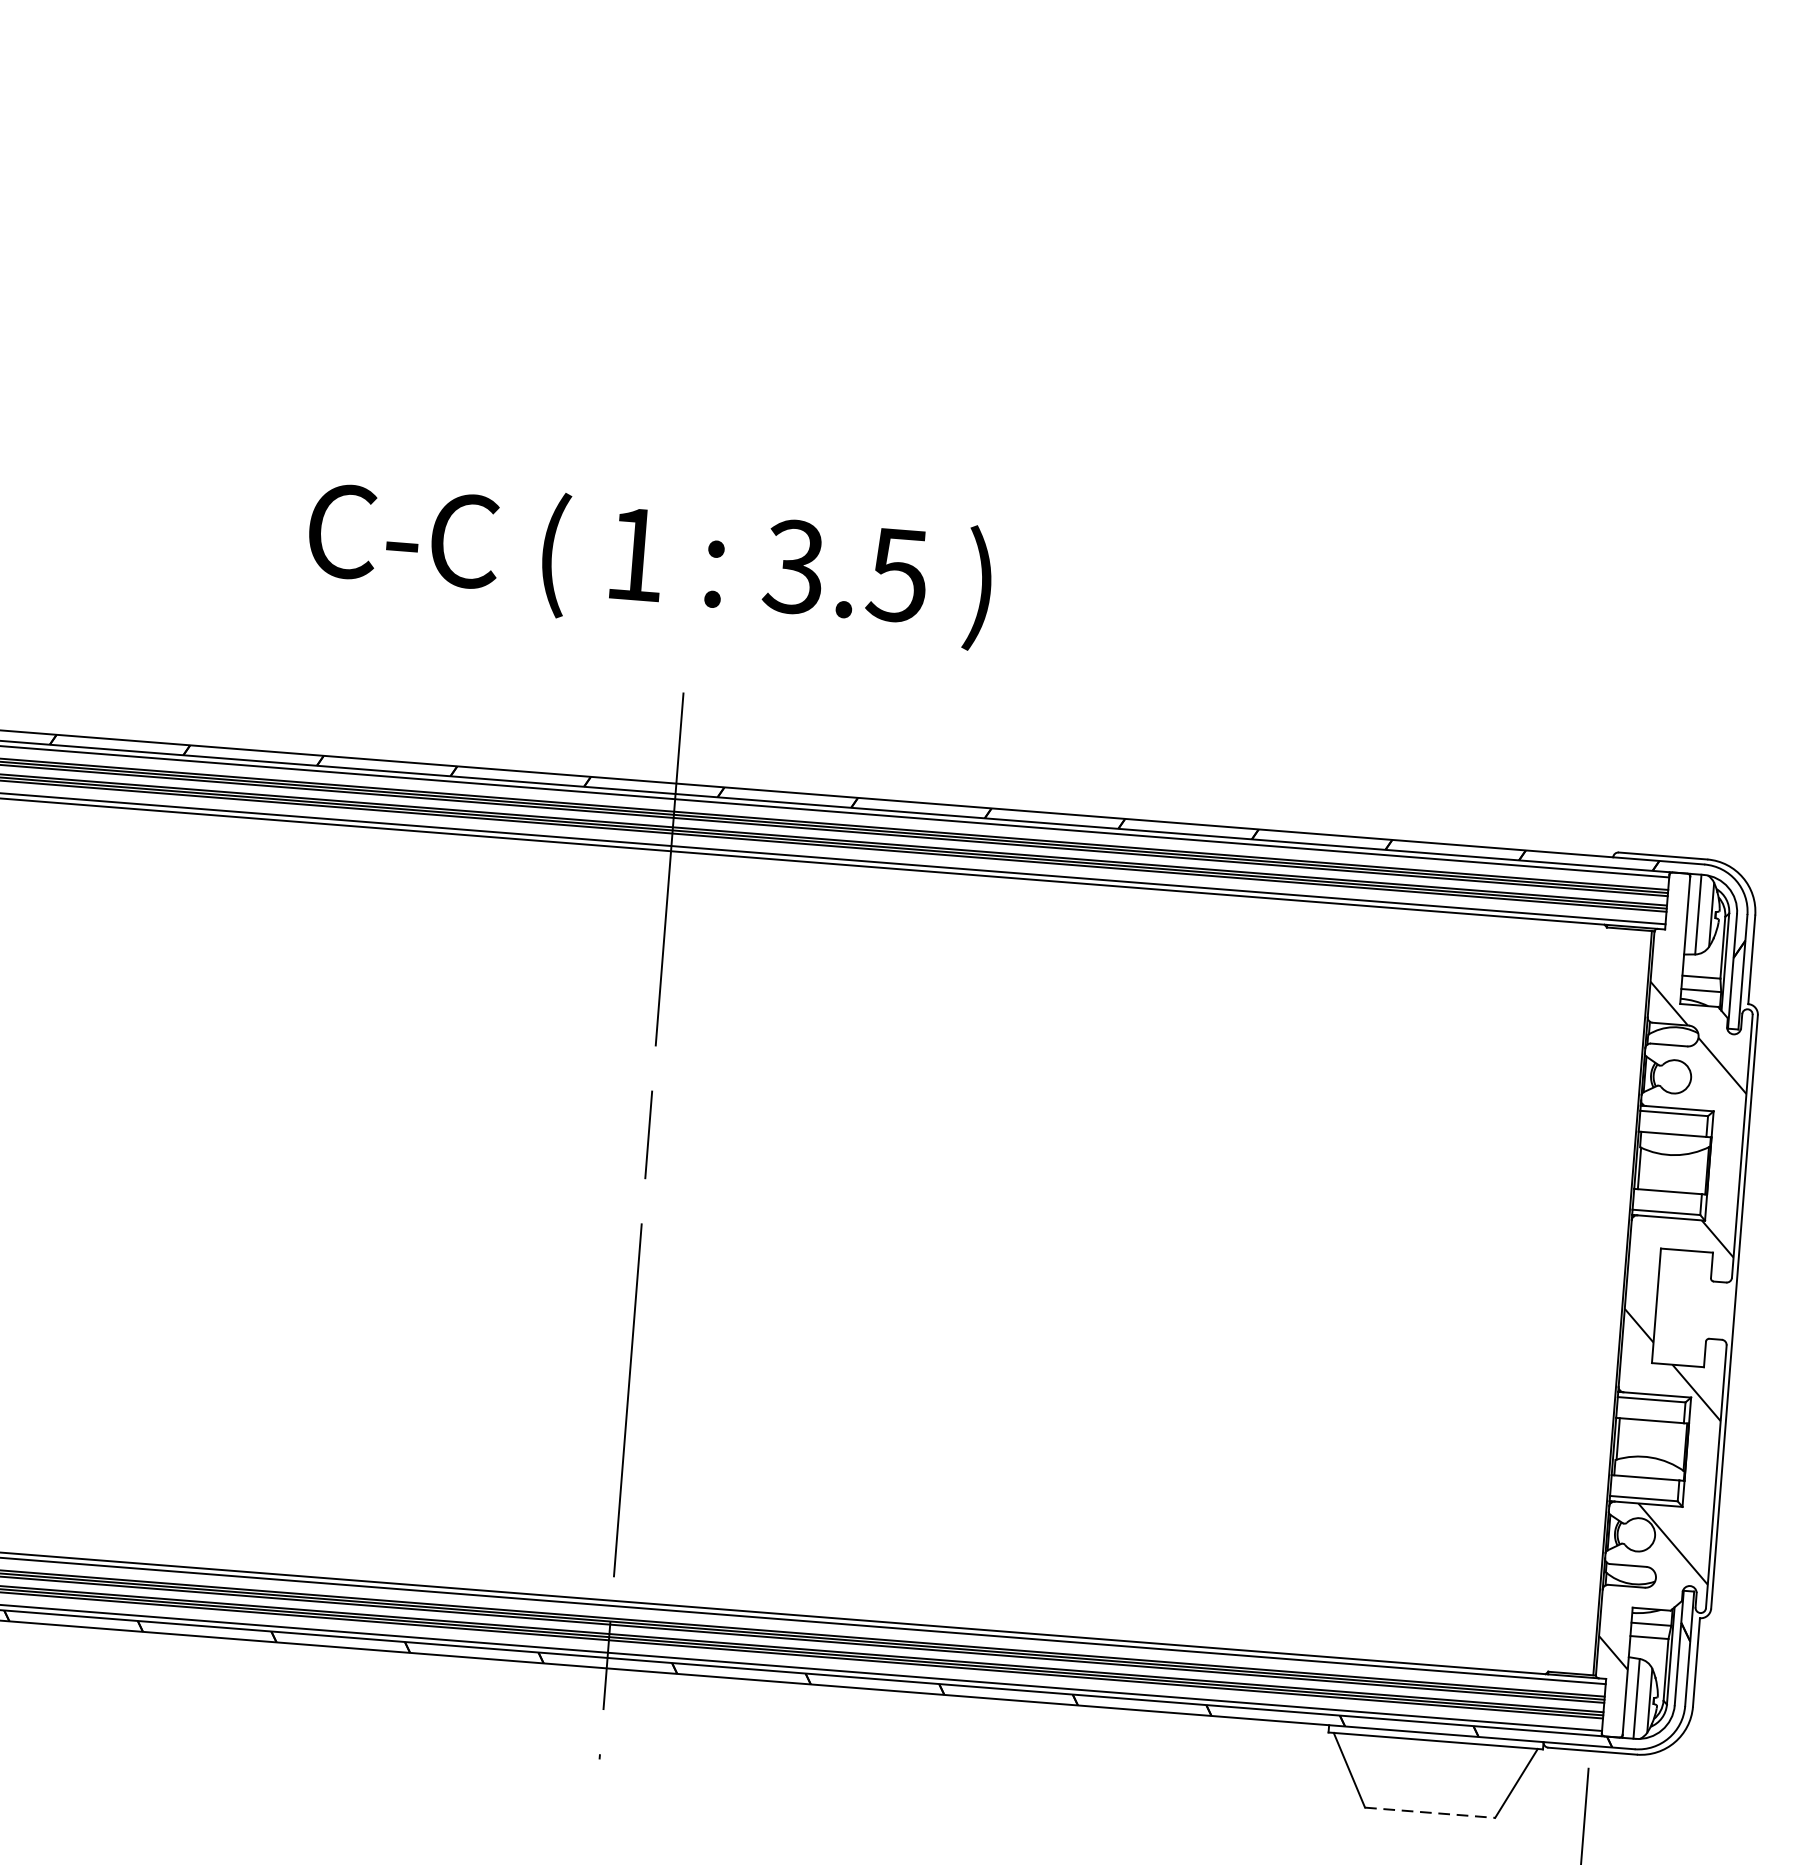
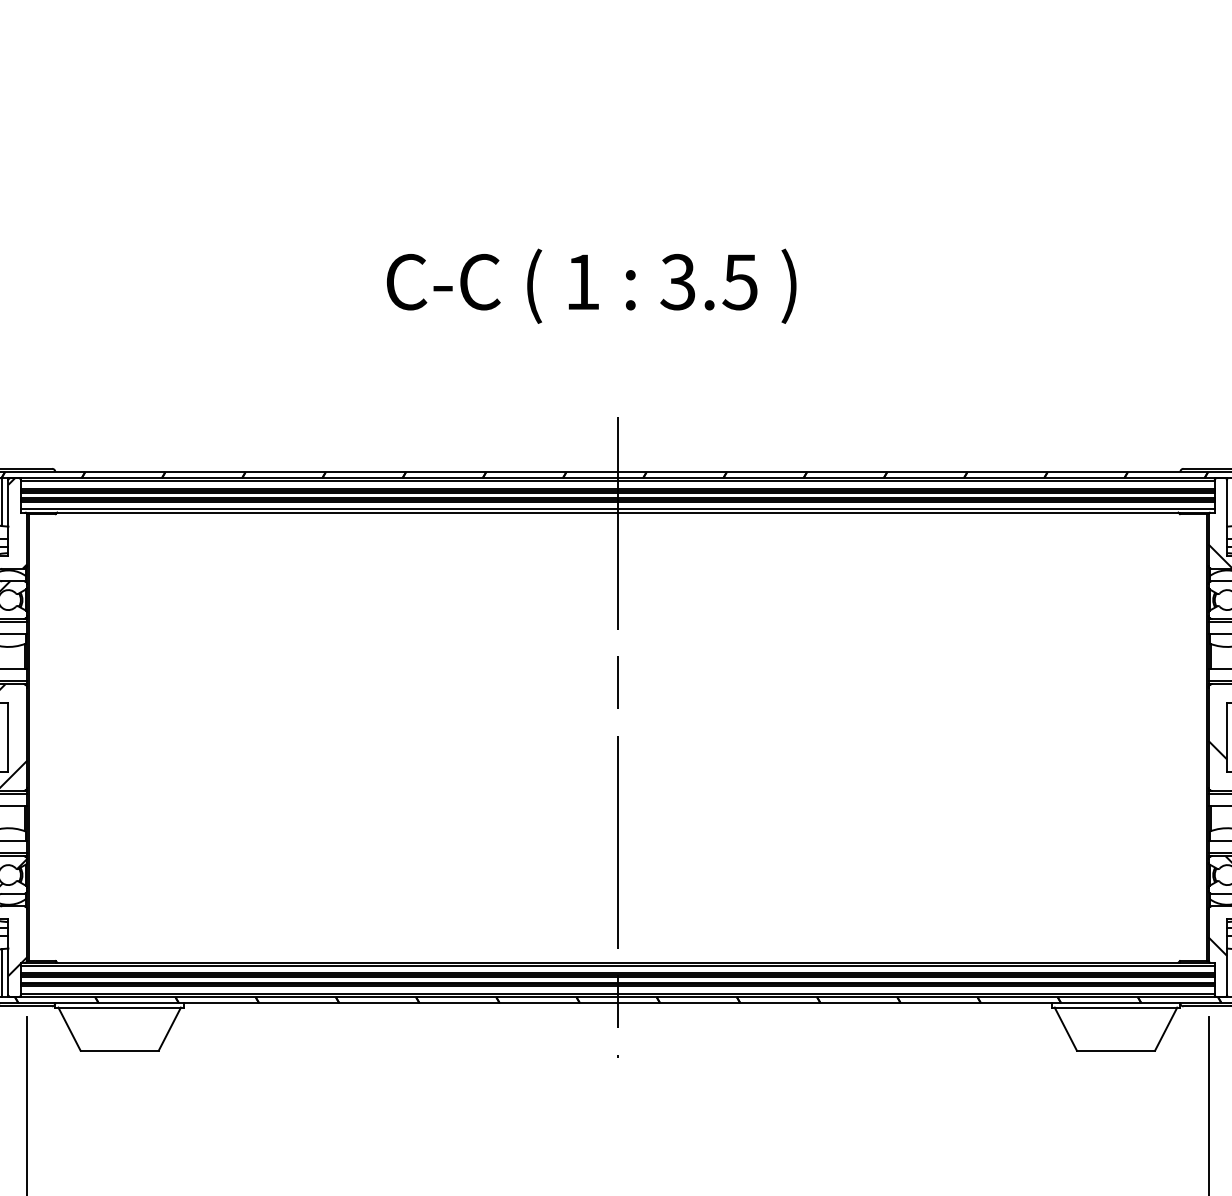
text: (649, 561) -> (591, 285), moved
line: (1430, 1812) -> (1116, 1050), dashed -> solid

